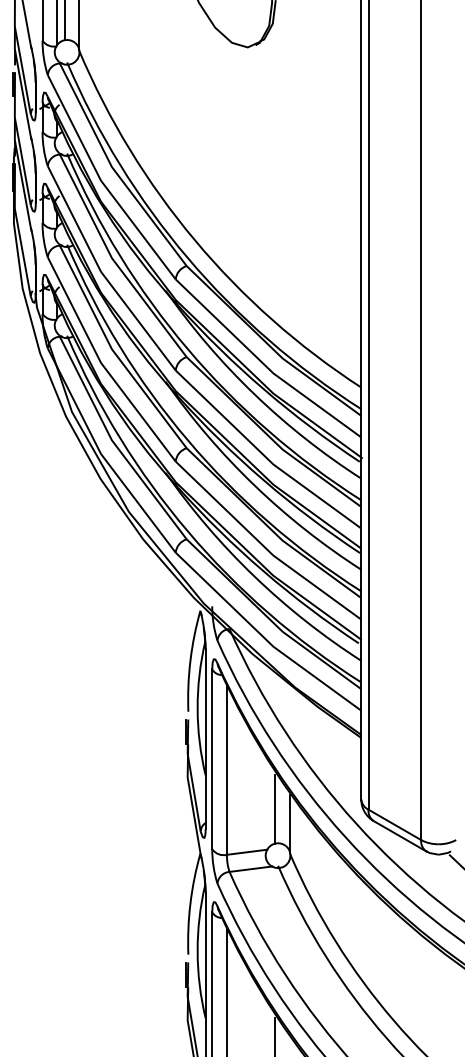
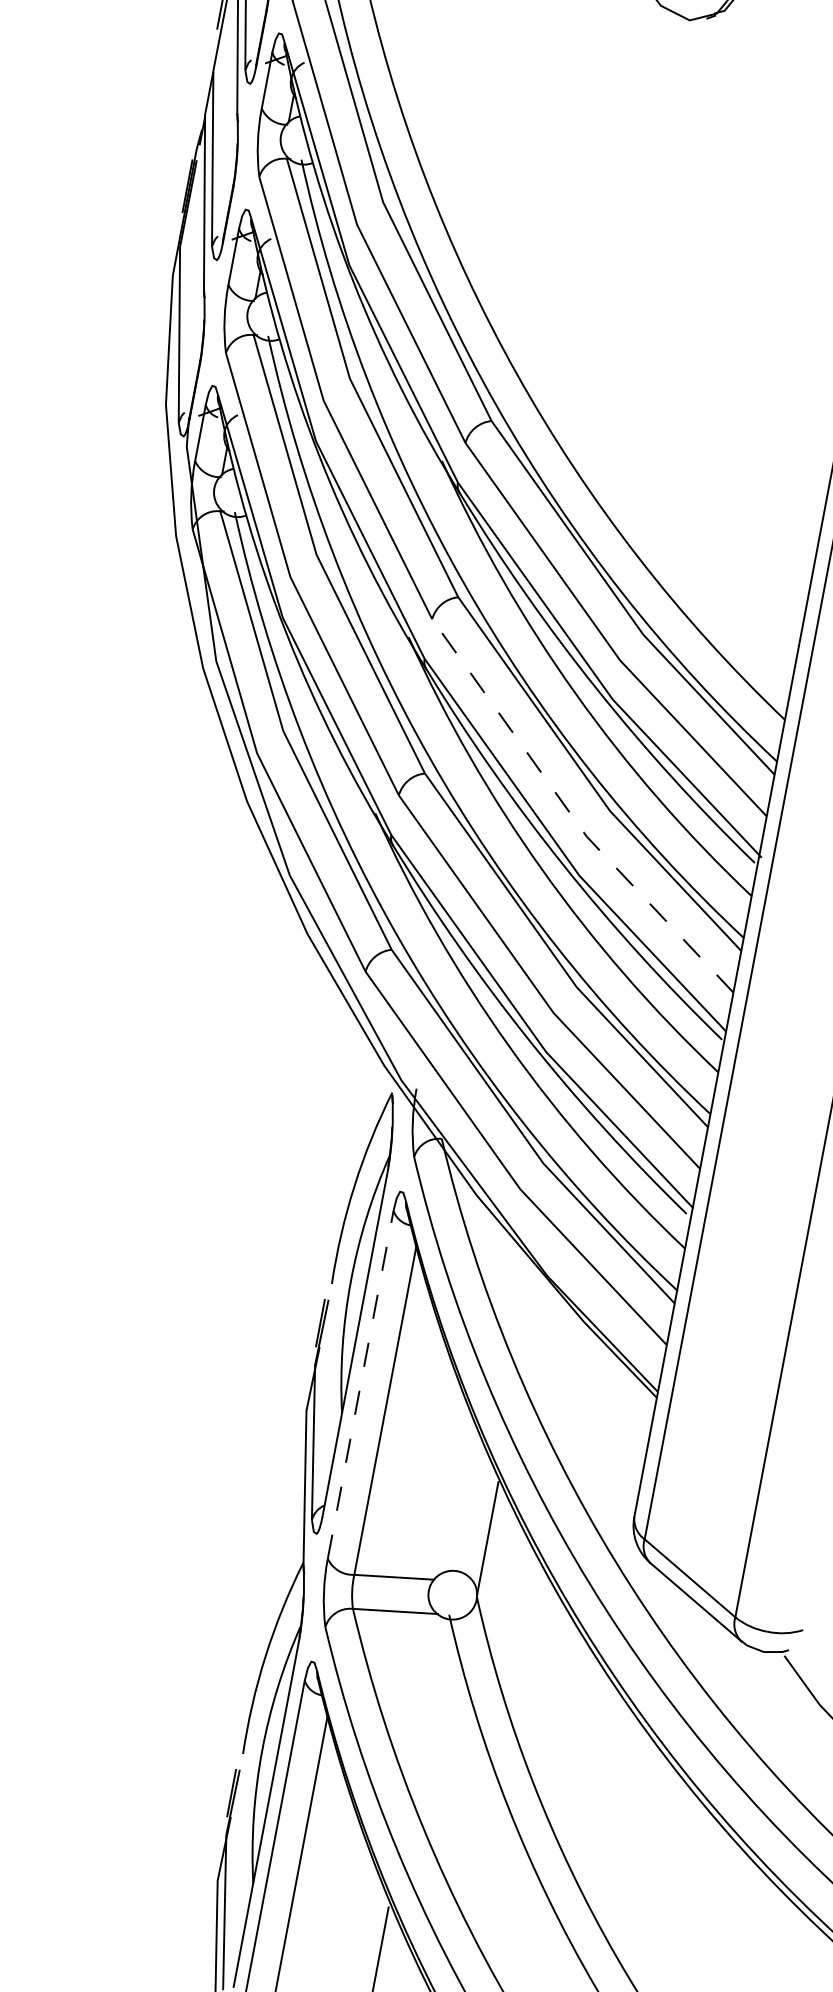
line: (264, 455) -> (572, 815), solid -> dashed
line: (212, 759) -> (361, 1385), solid -> dashed
line: (275, 808) -> (465, 1502), removed

